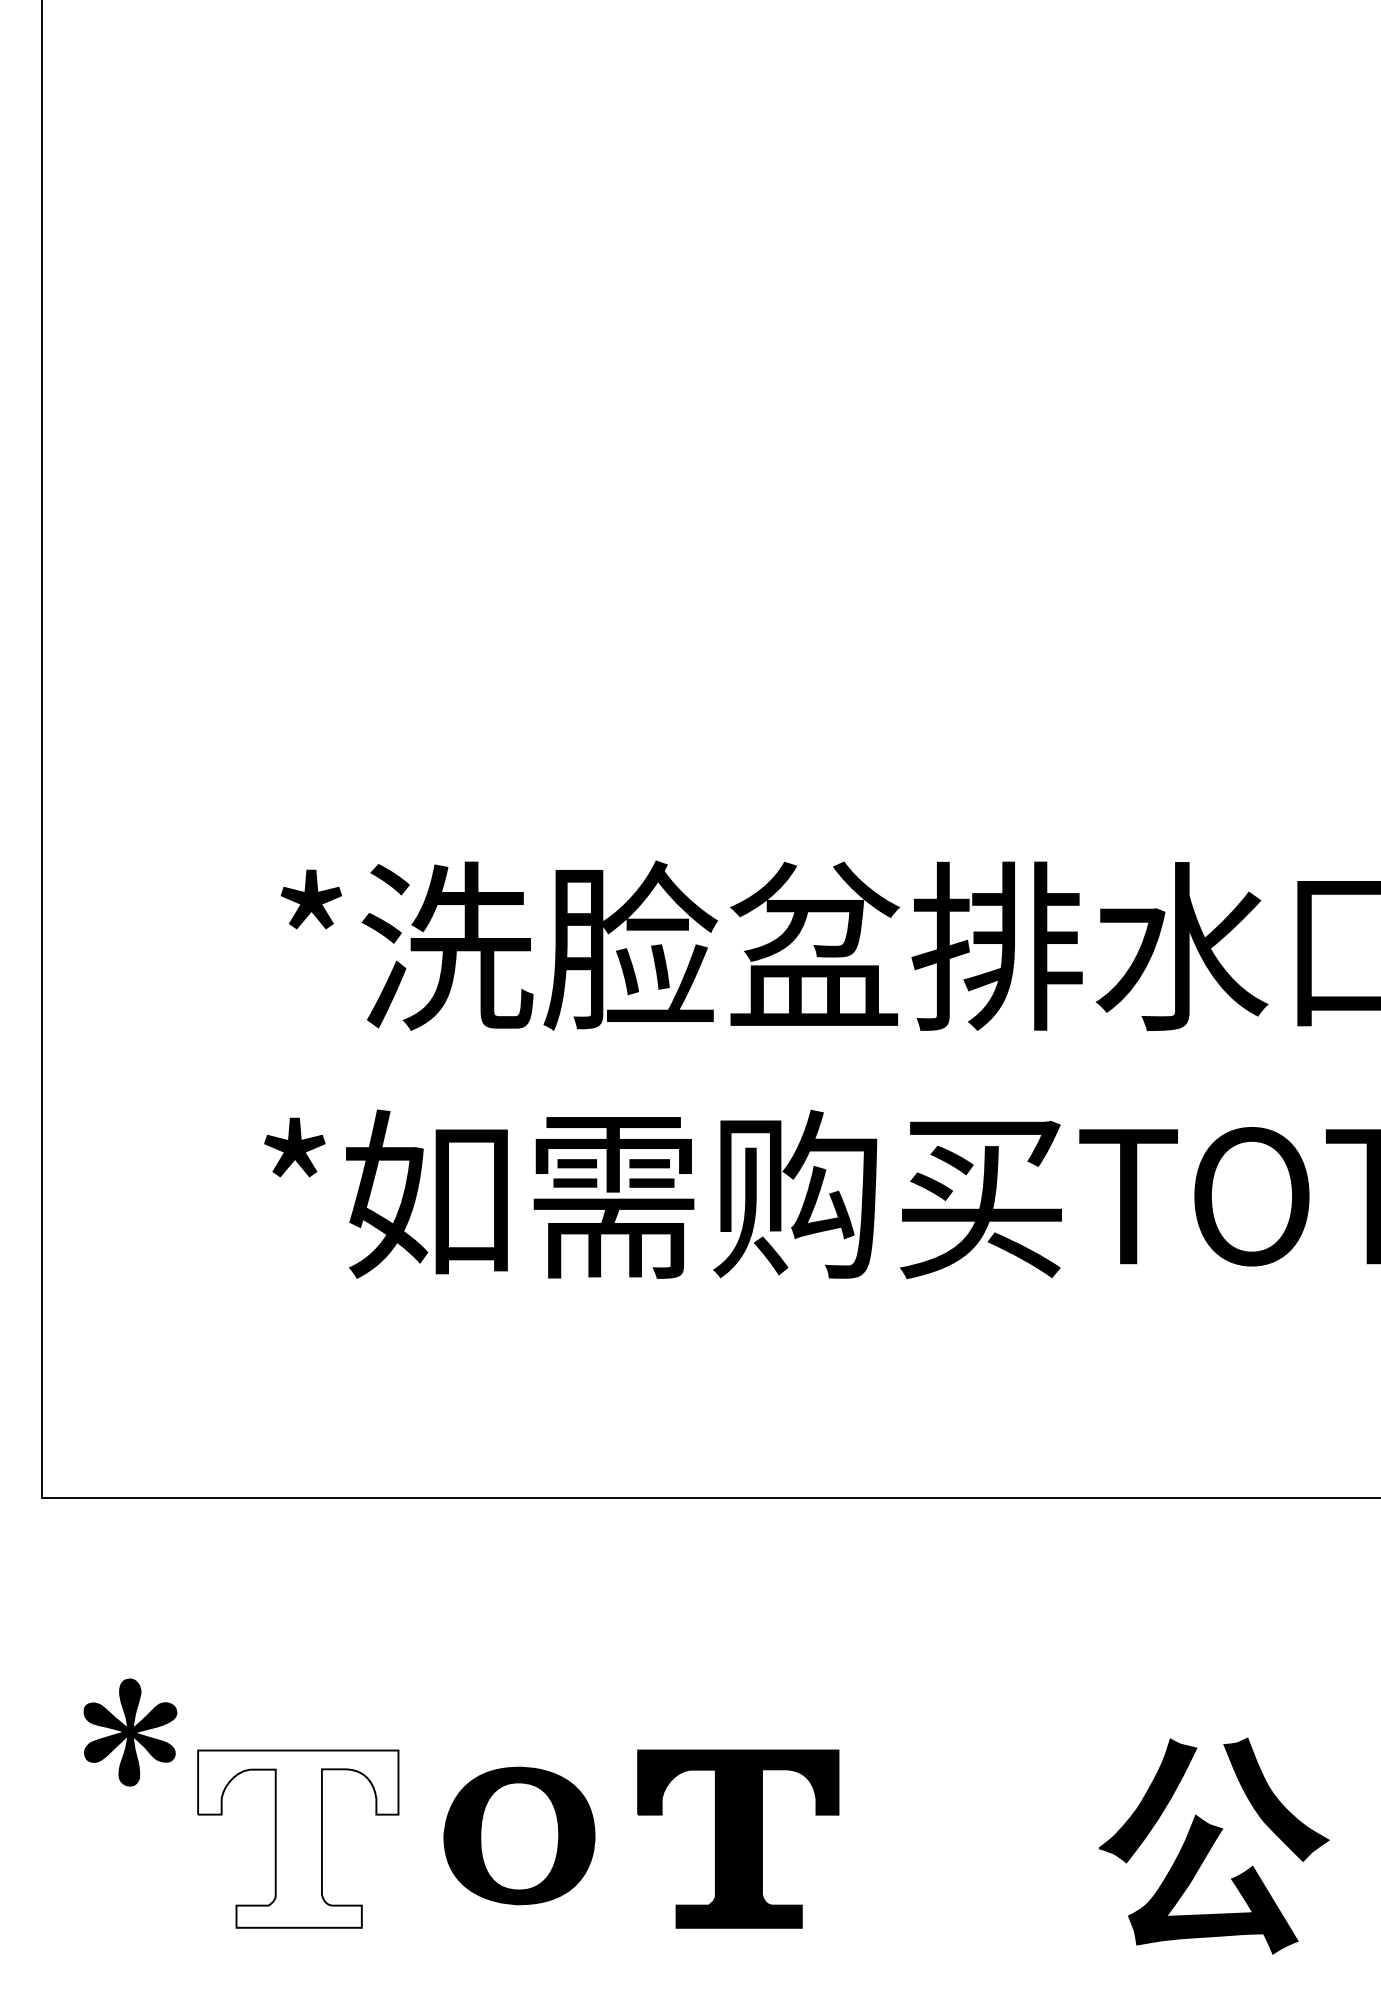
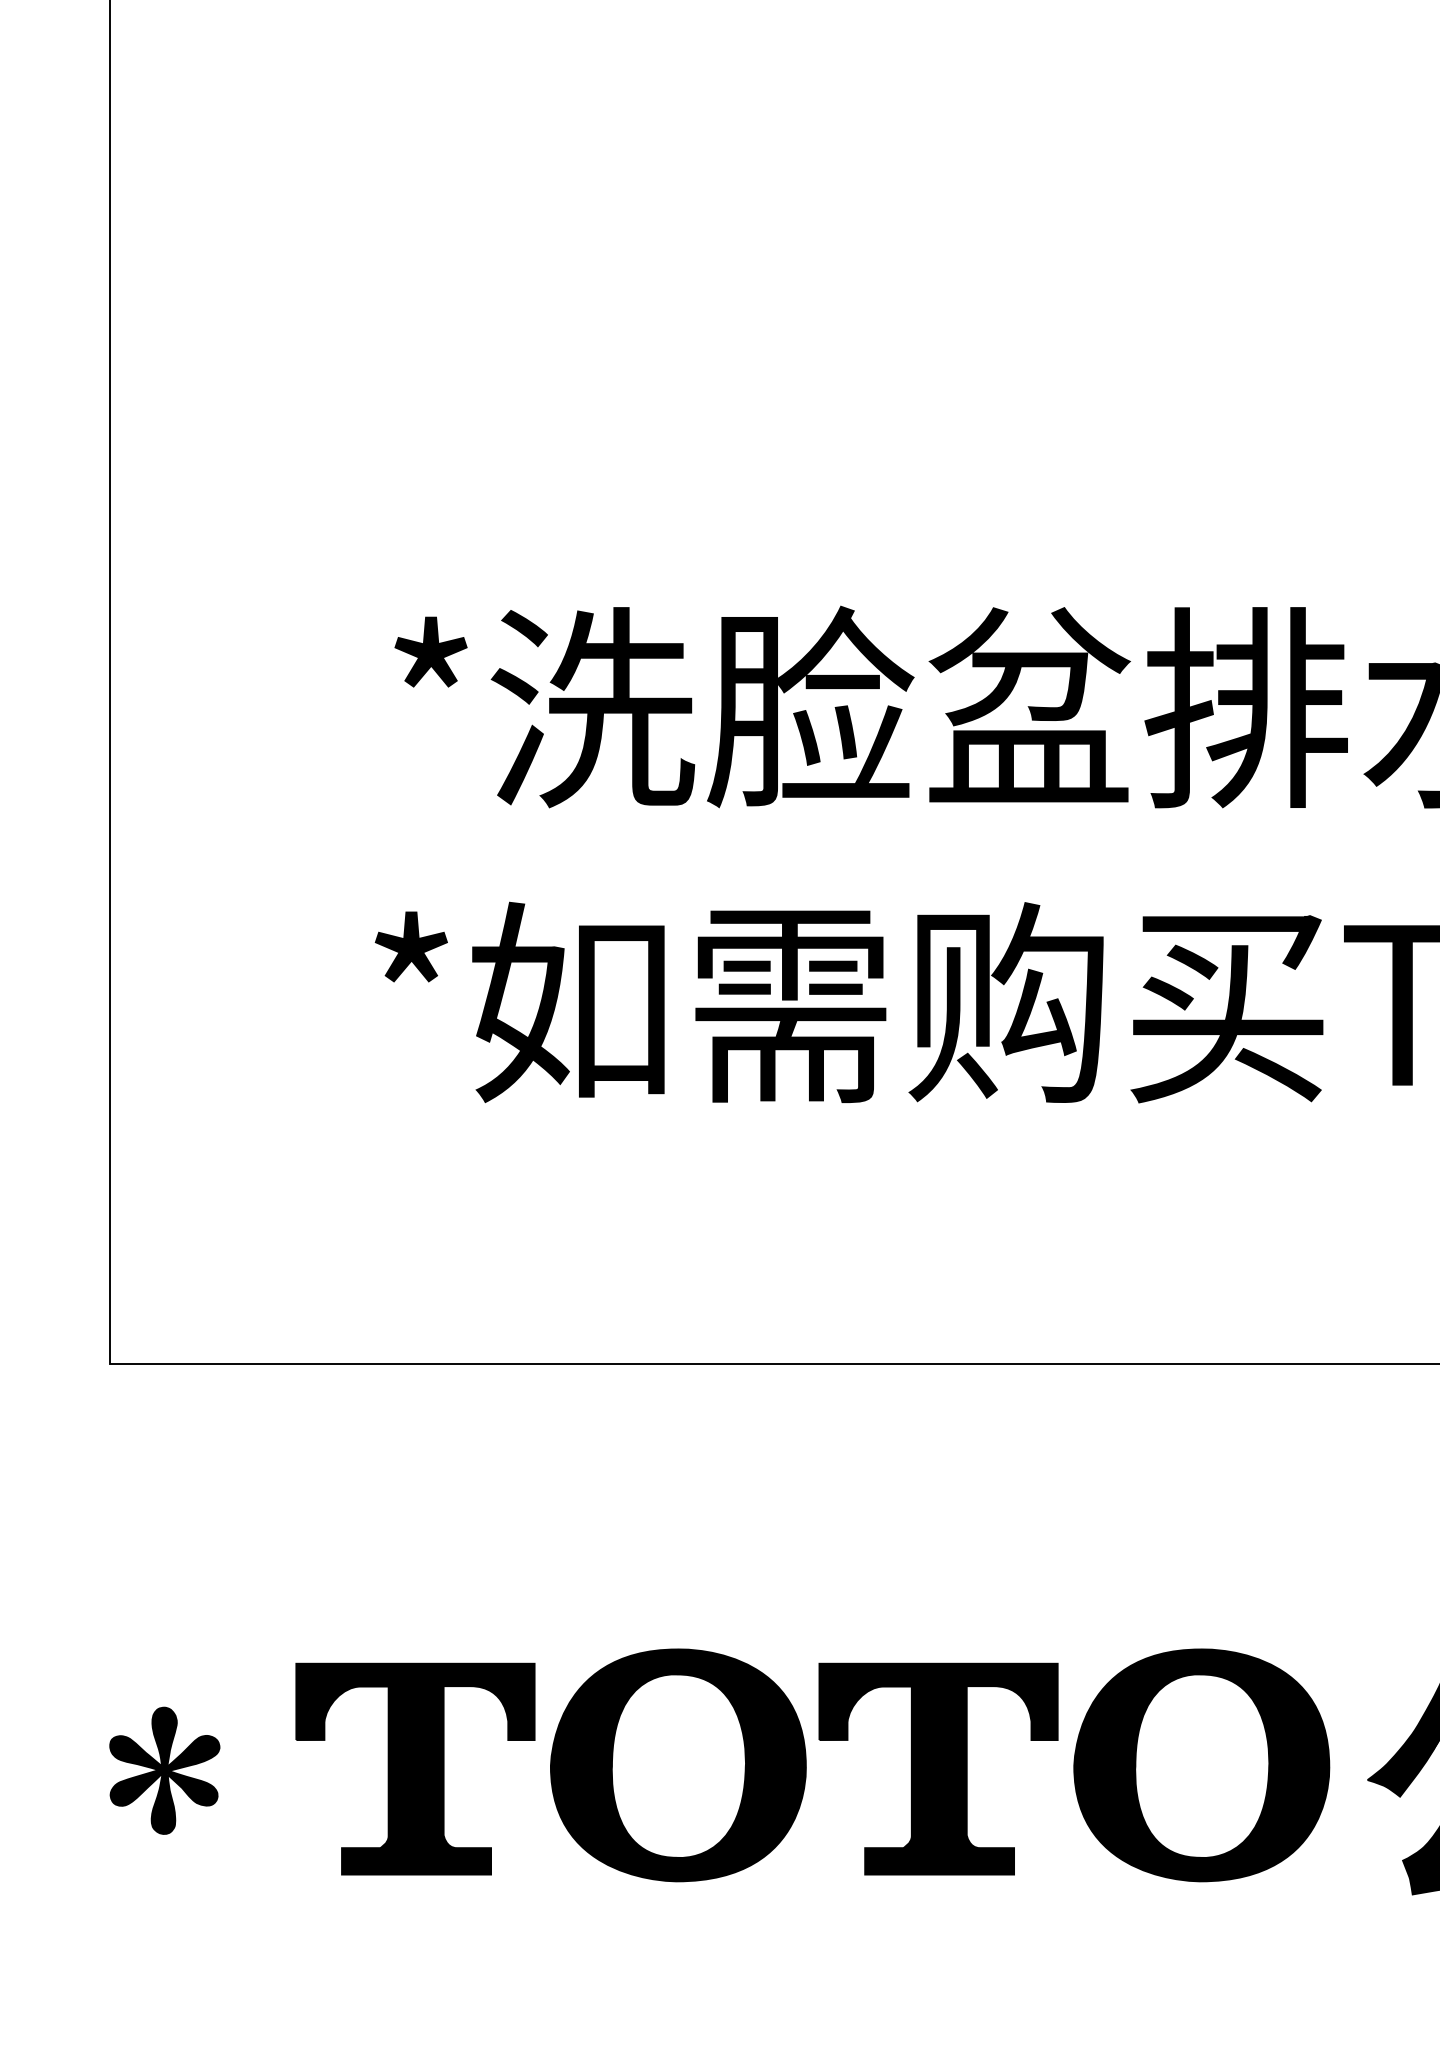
part: (130, 1732) -> (164, 1770), moved
part: (519, 1835) -> (678, 1764), size x1.43
part: (959, 1835) -> (1201, 1764), added
fill: (298, 1838) -> (415, 1768), added

